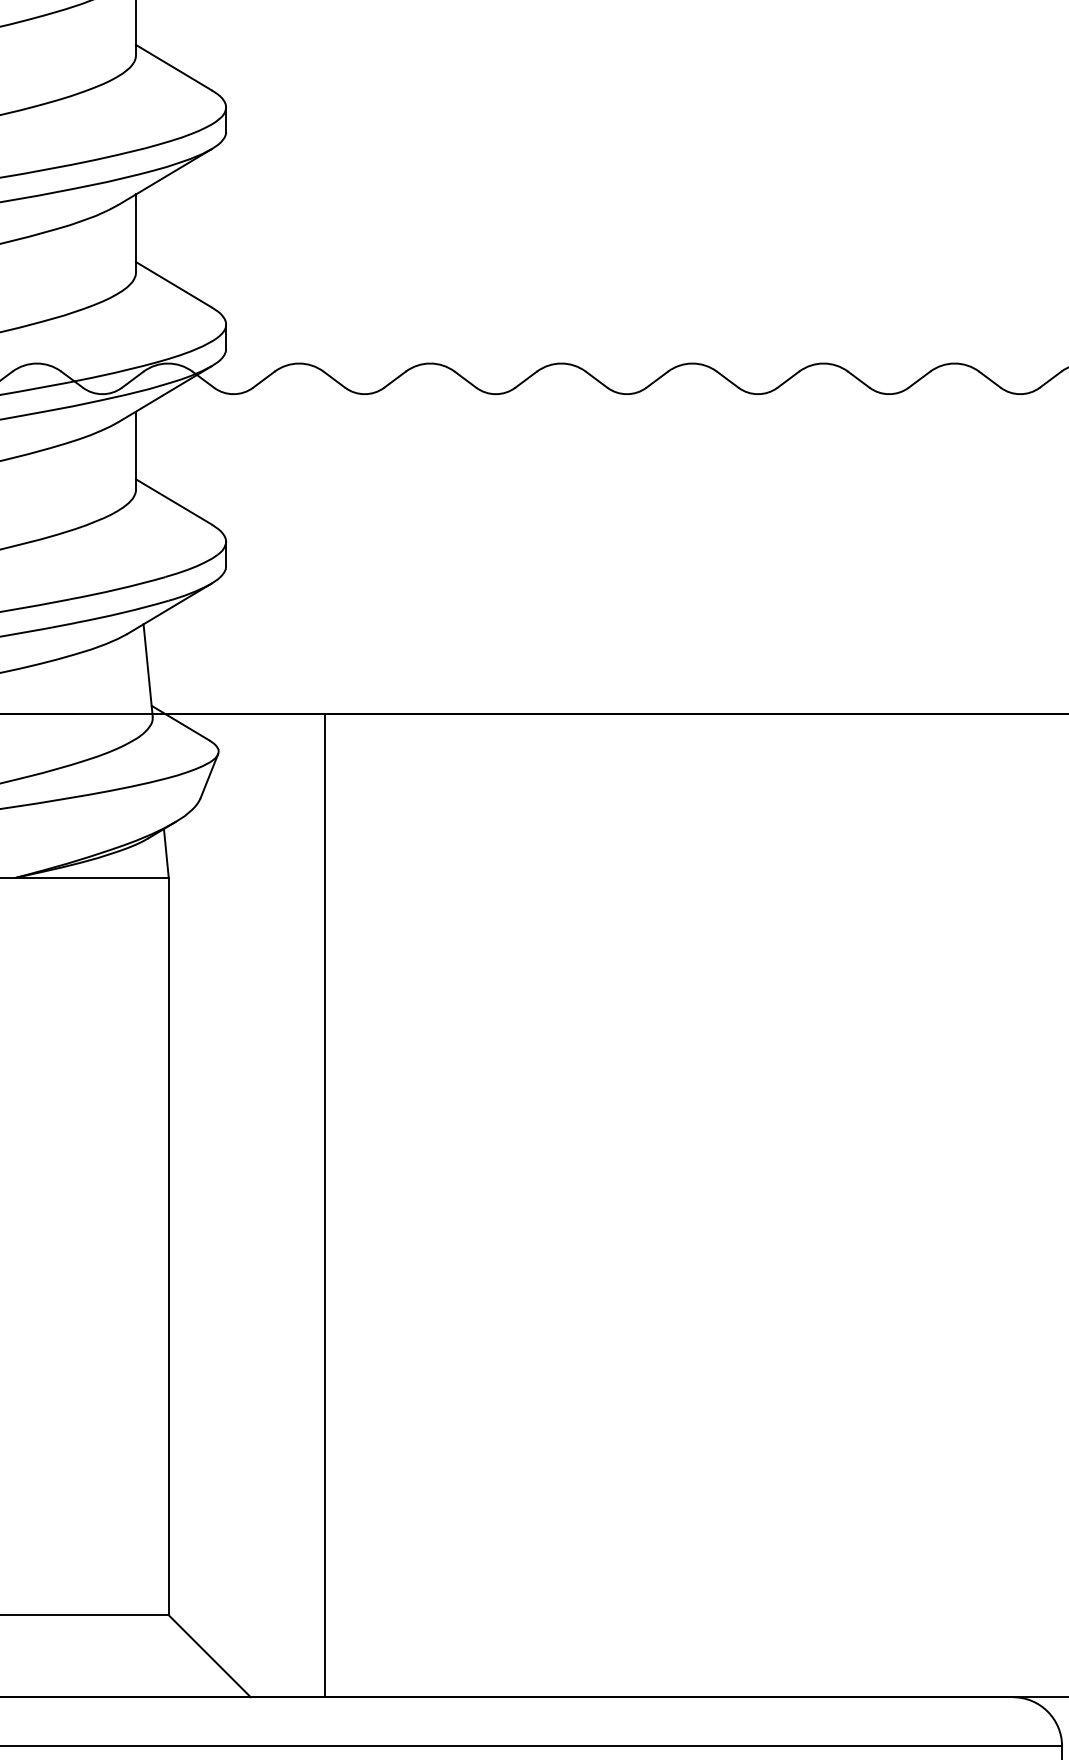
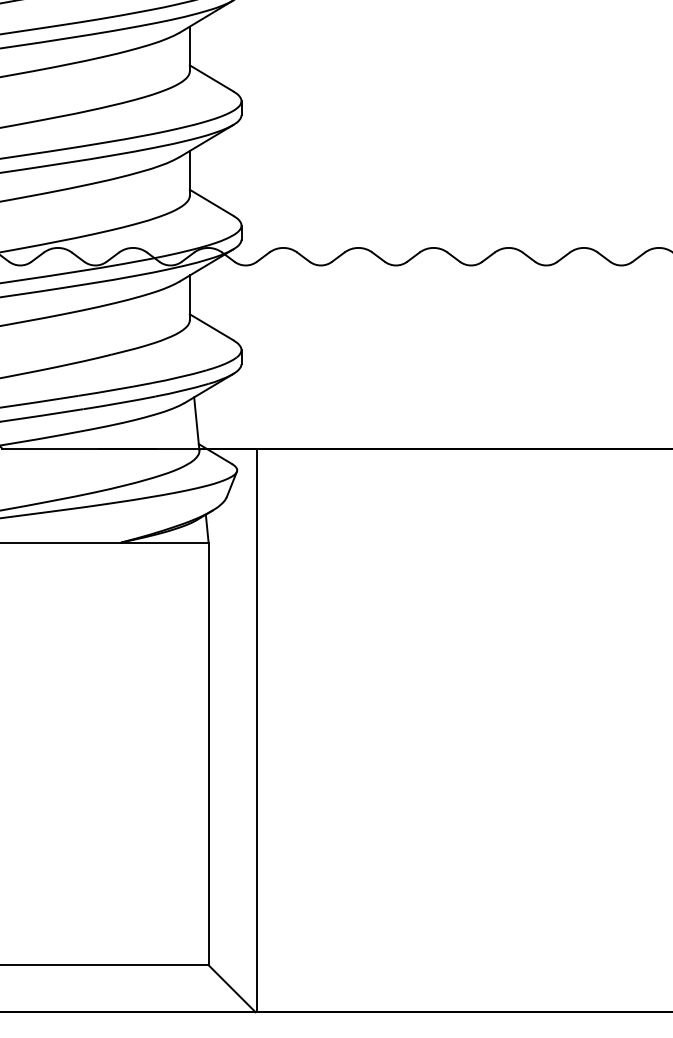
line: (323, 1205) -> (256, 730), moved

